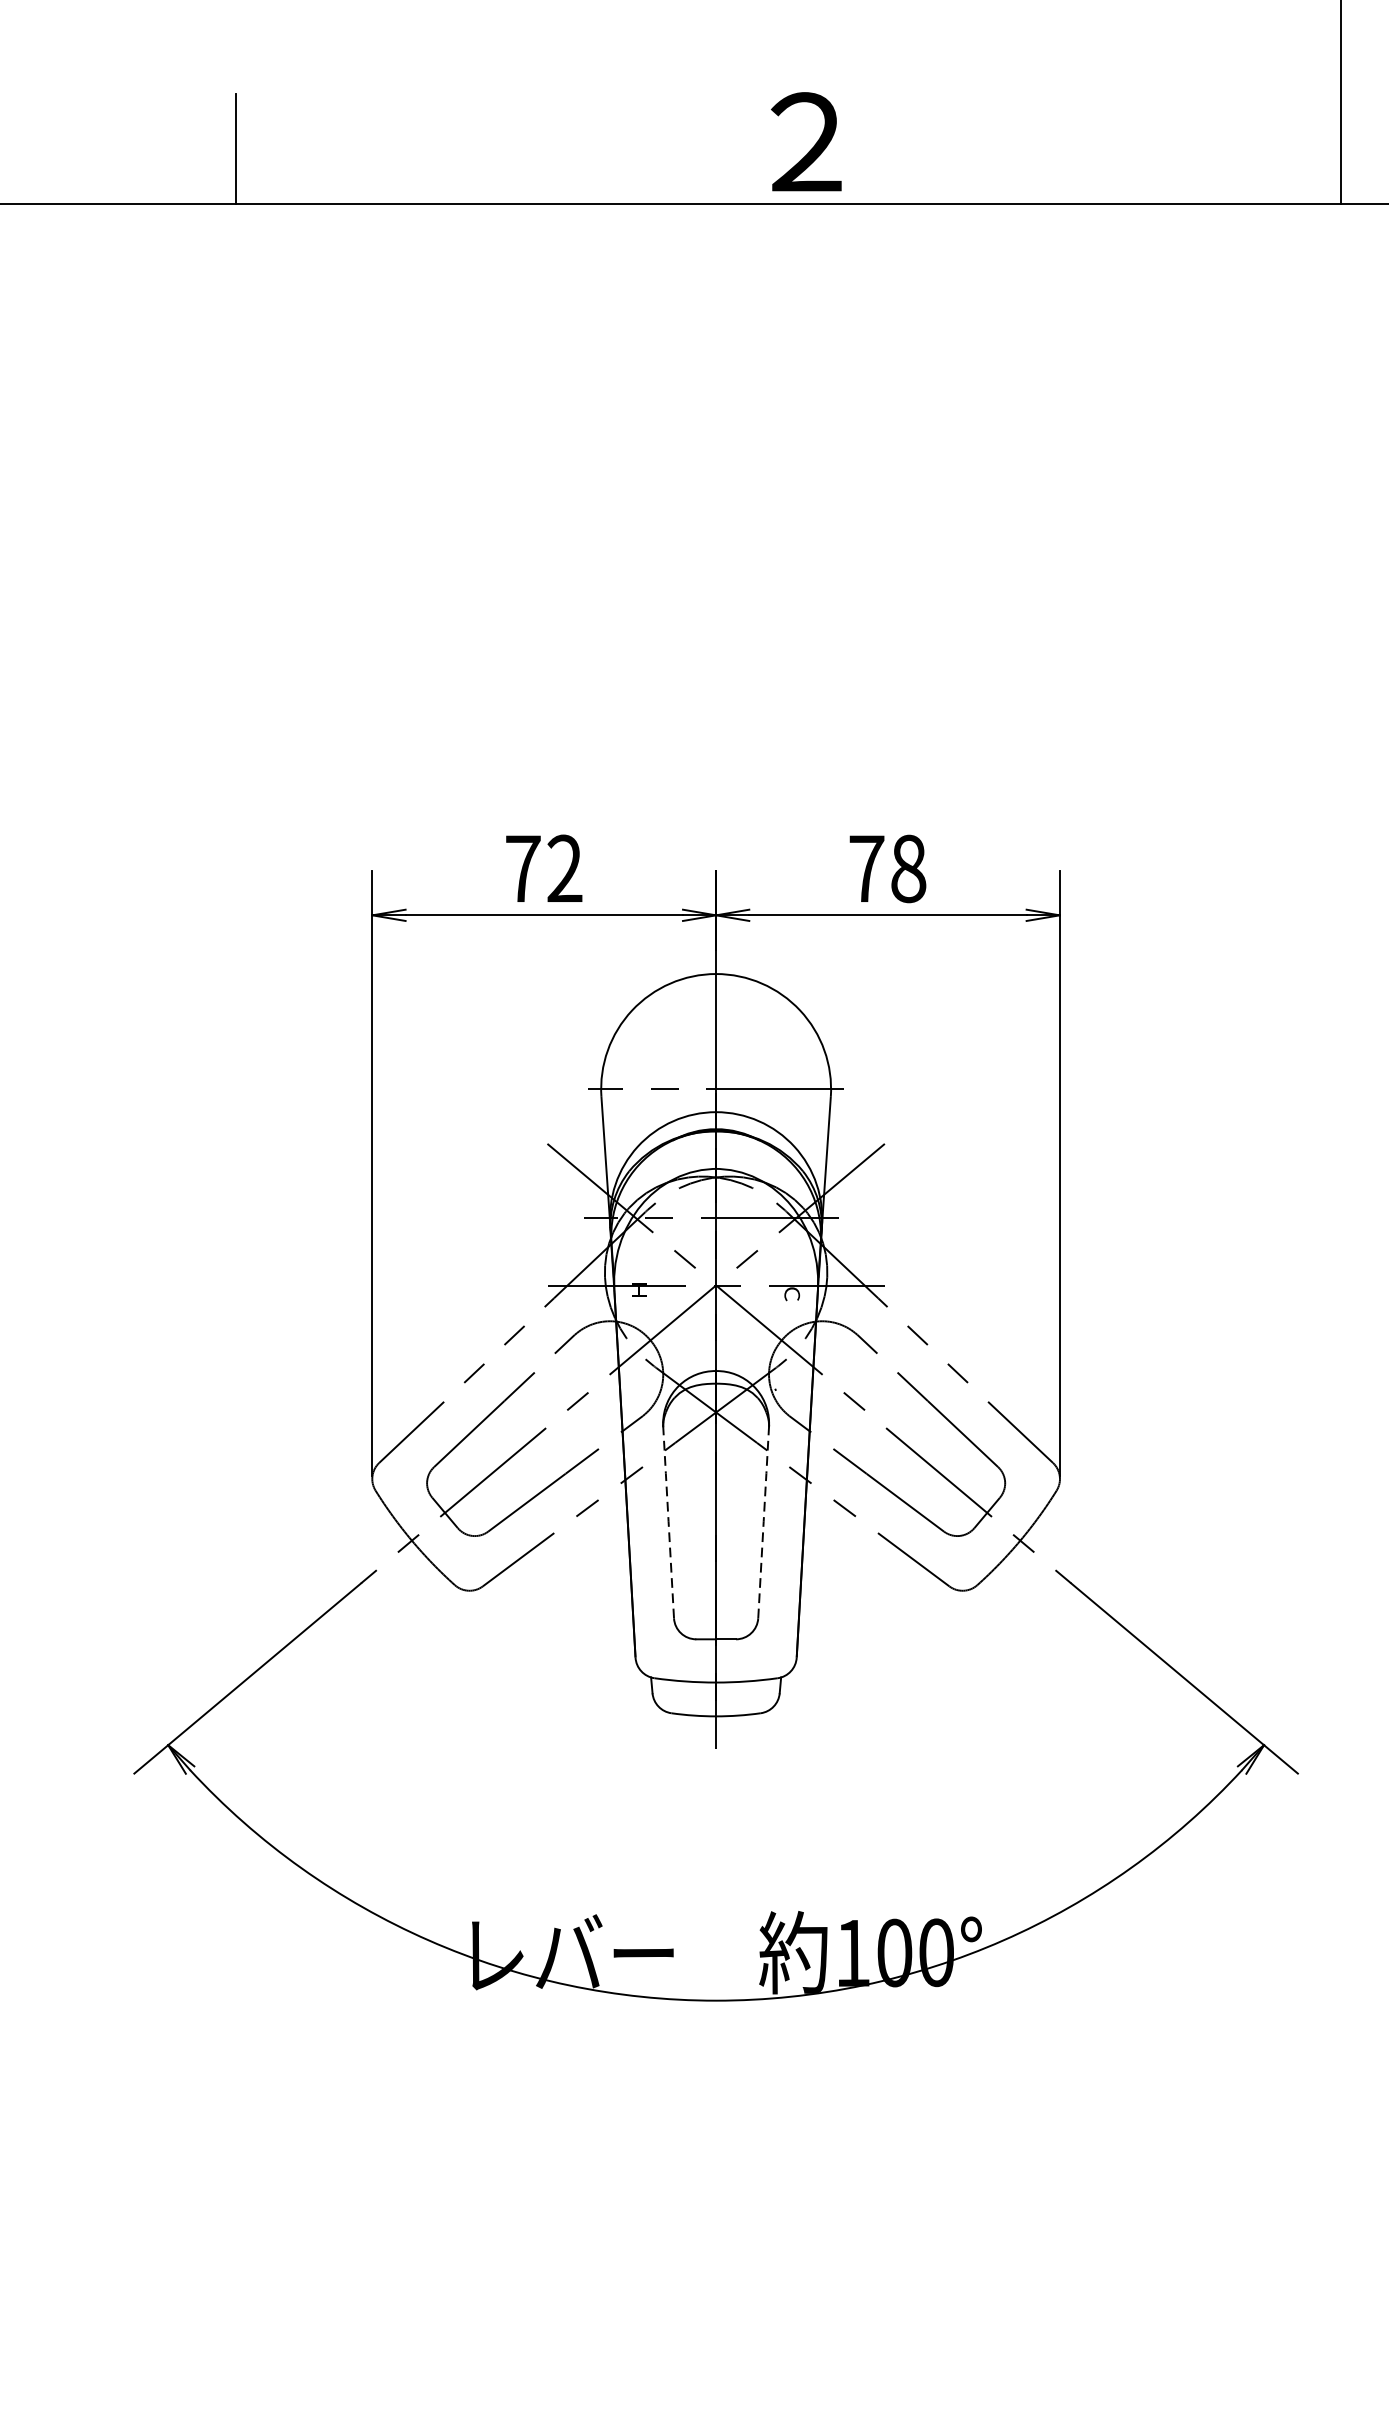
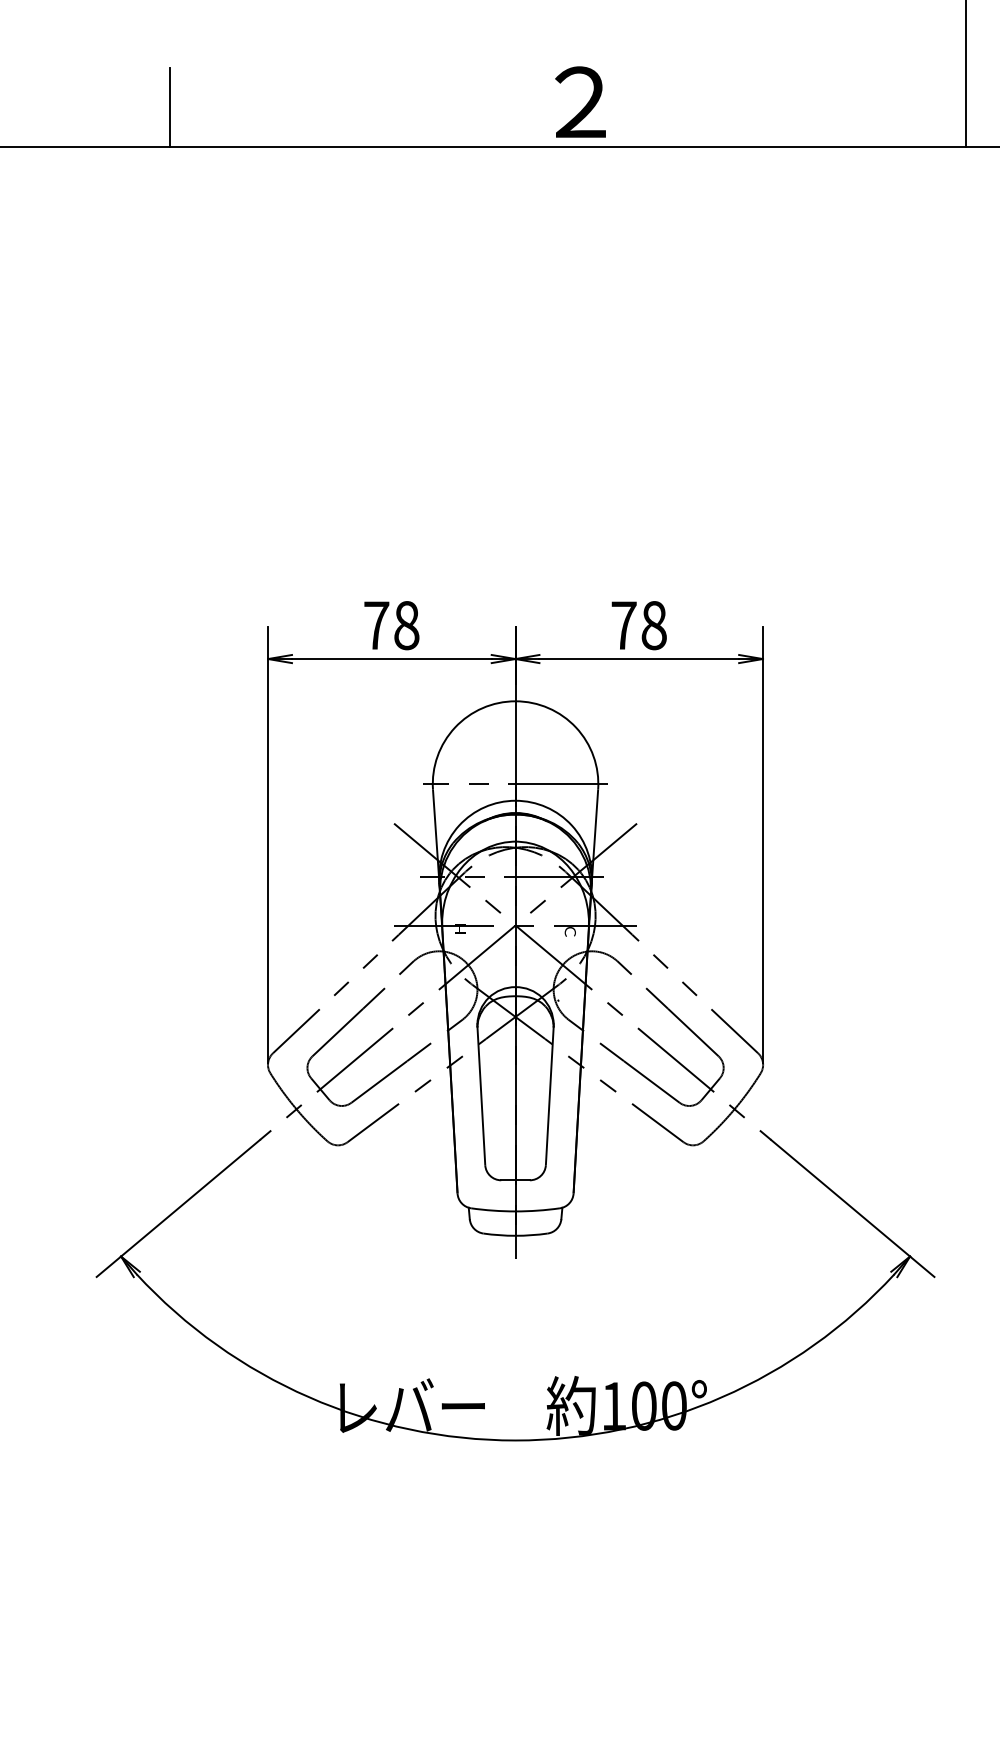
text: (564, 868) -> (406, 625), 72 -> 78
line: (668, 1521) -> (481, 1095), dashed -> solid
line: (763, 1521) -> (549, 1095), dashed -> solid

